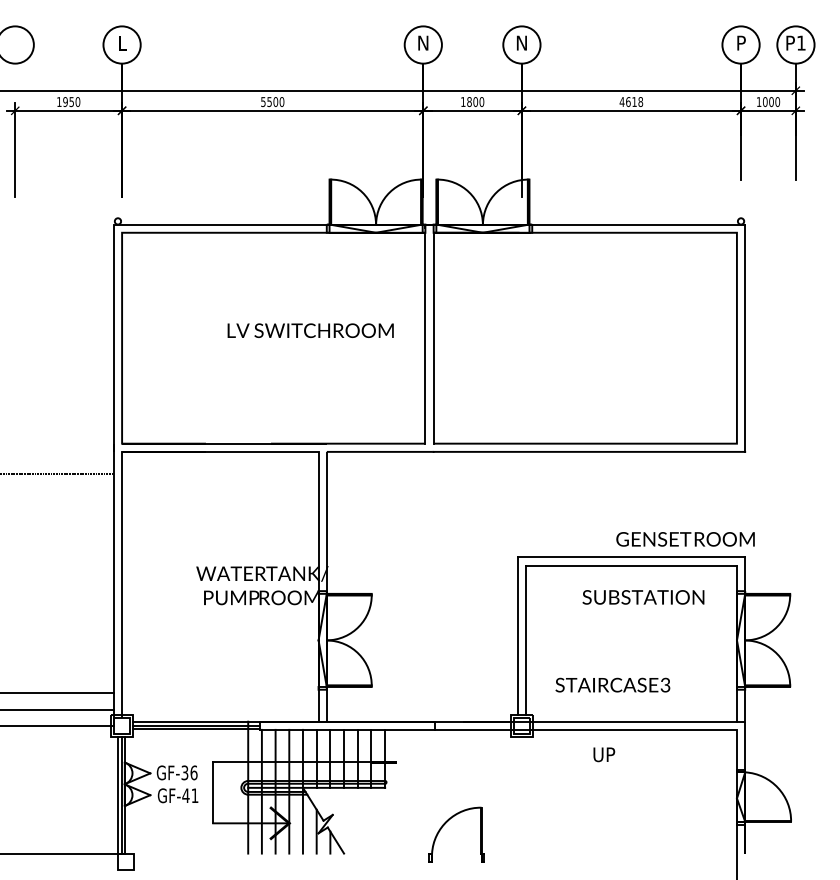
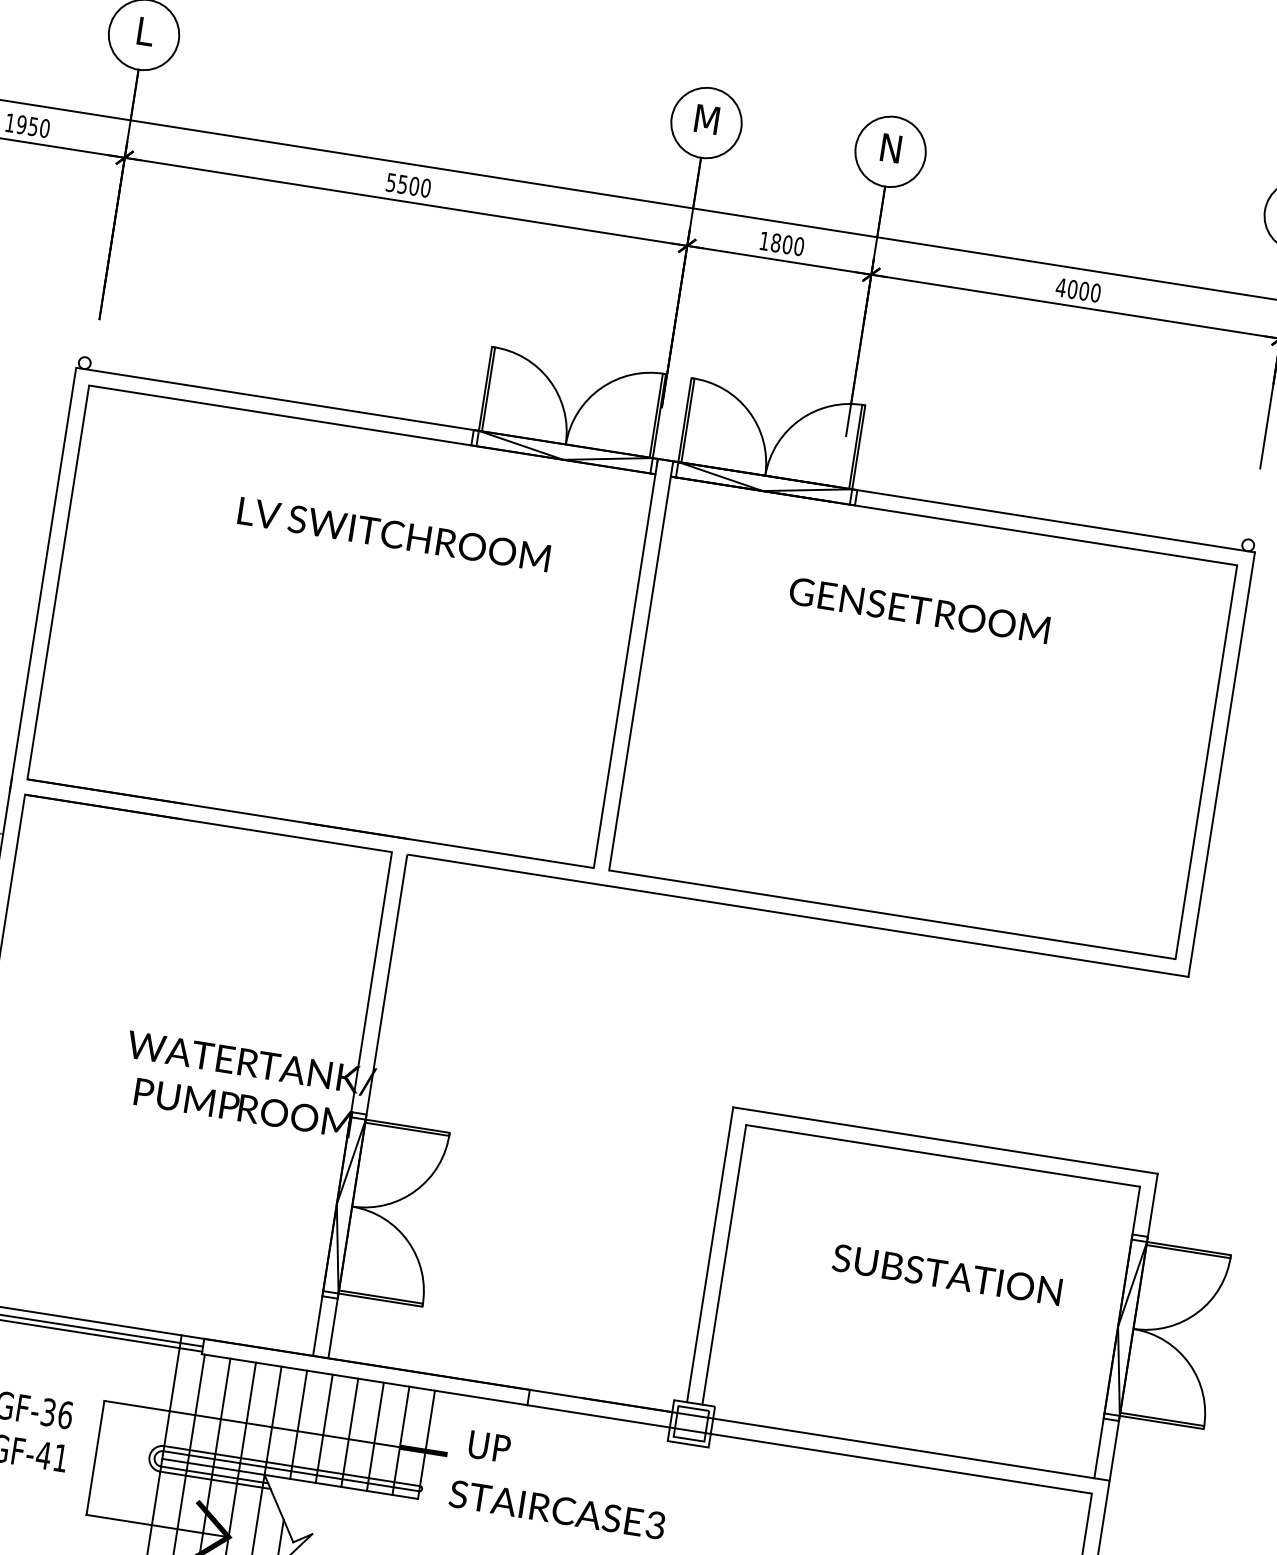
text: (423, 42) -> (707, 118), N -> M
text: (634, 102) -> (1084, 292), 4618 -> 4000
text: (310, 330) -> (393, 534), moved
text: (685, 539) -> (919, 610), moved
text: (643, 597) -> (947, 1275), moved
text: (612, 684) -> (556, 1508), moved
text: (604, 754) -> (490, 1446), moved

